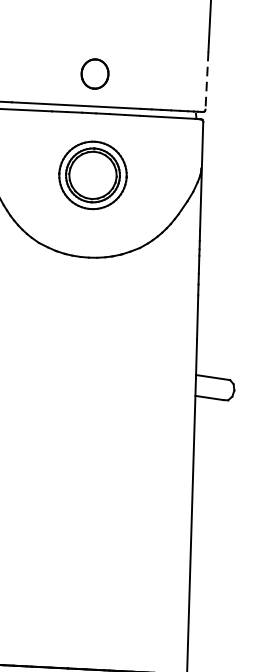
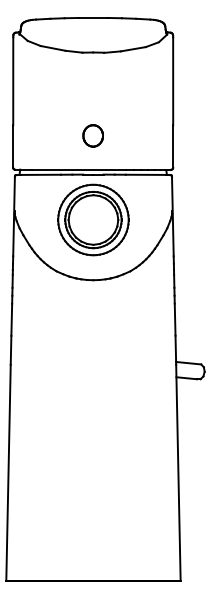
part: (94, 73) -> (92, 135), moved
line: (207, 81) -> (173, 147), dashed -> solid
part: (93, 174) -> (93, 219), size x1.43

